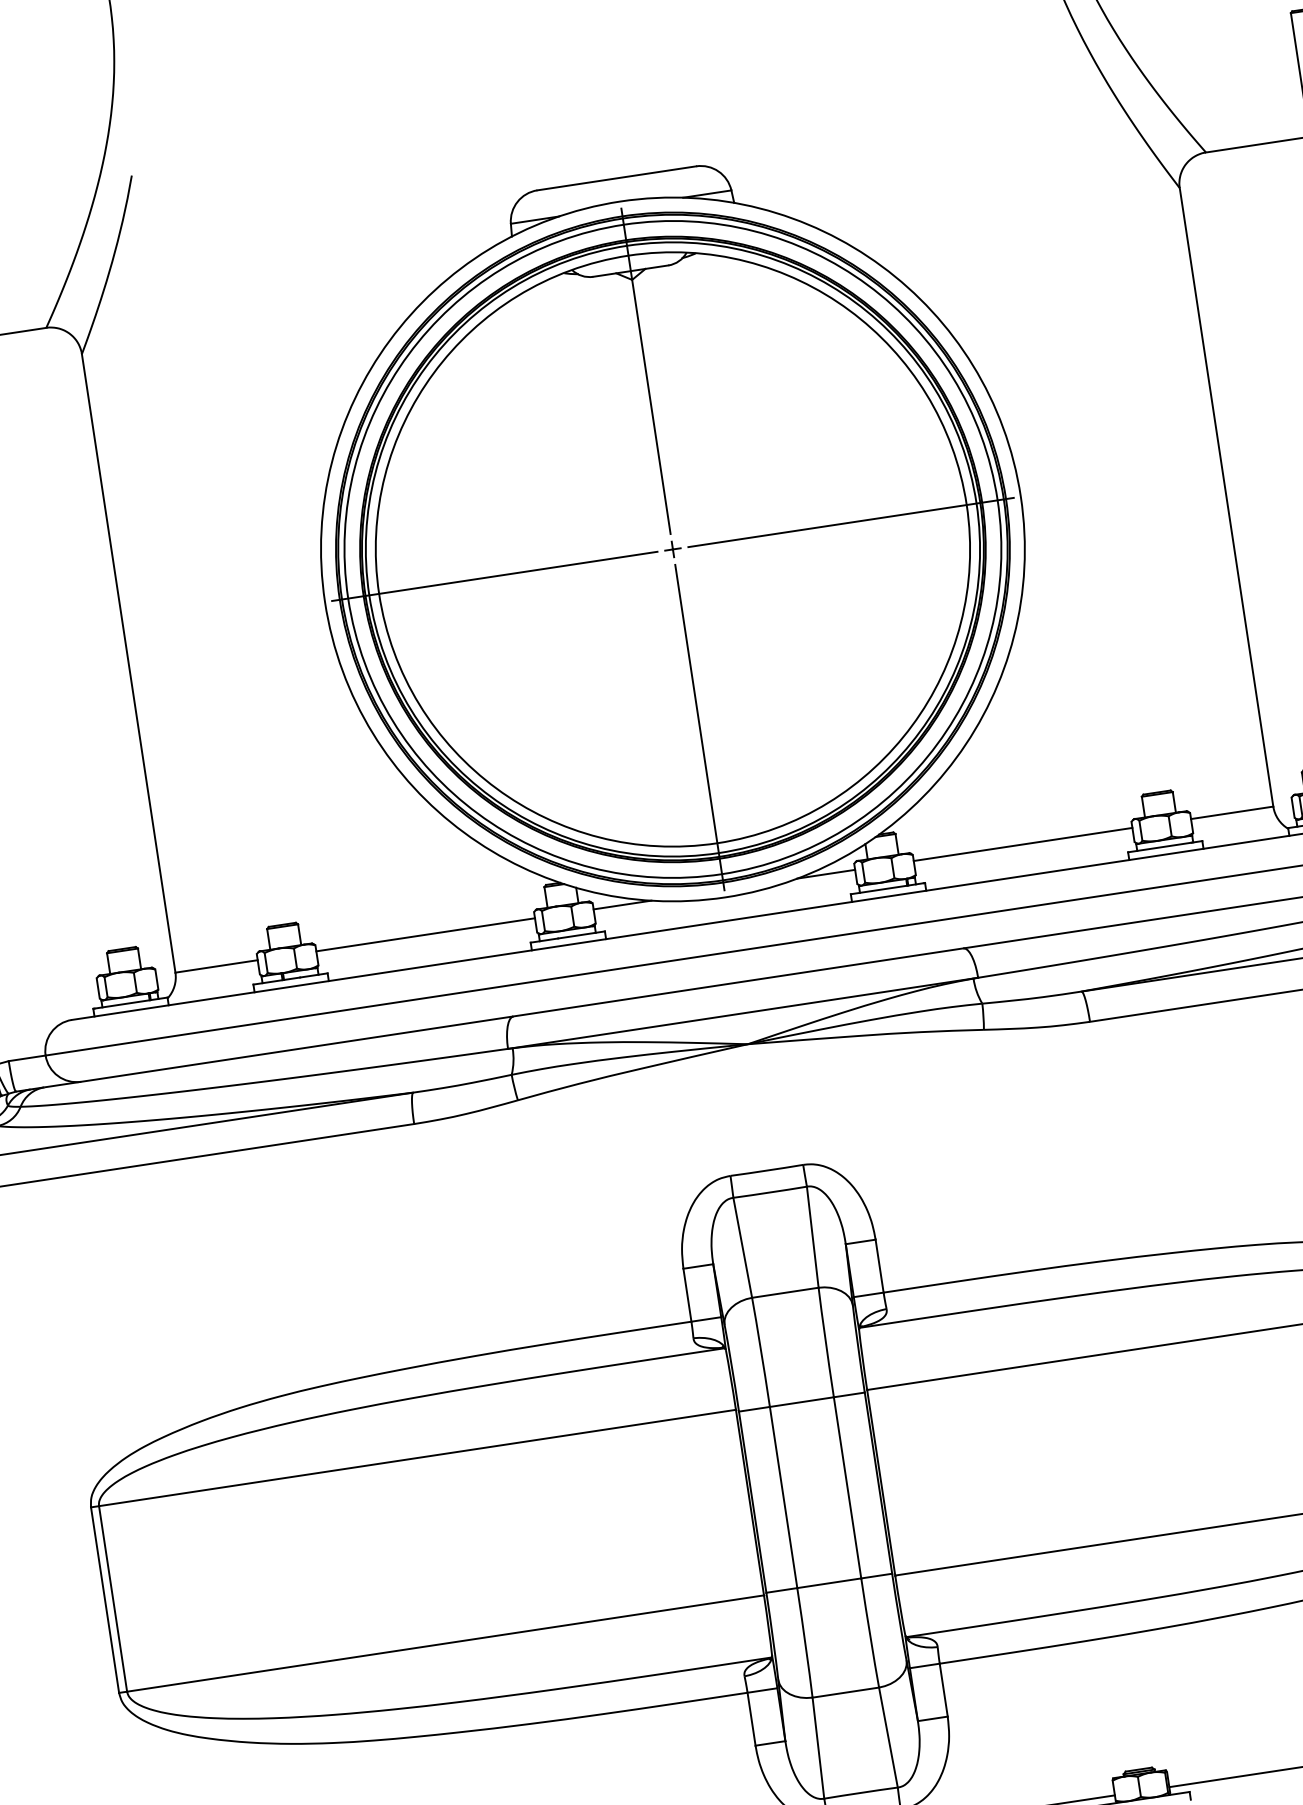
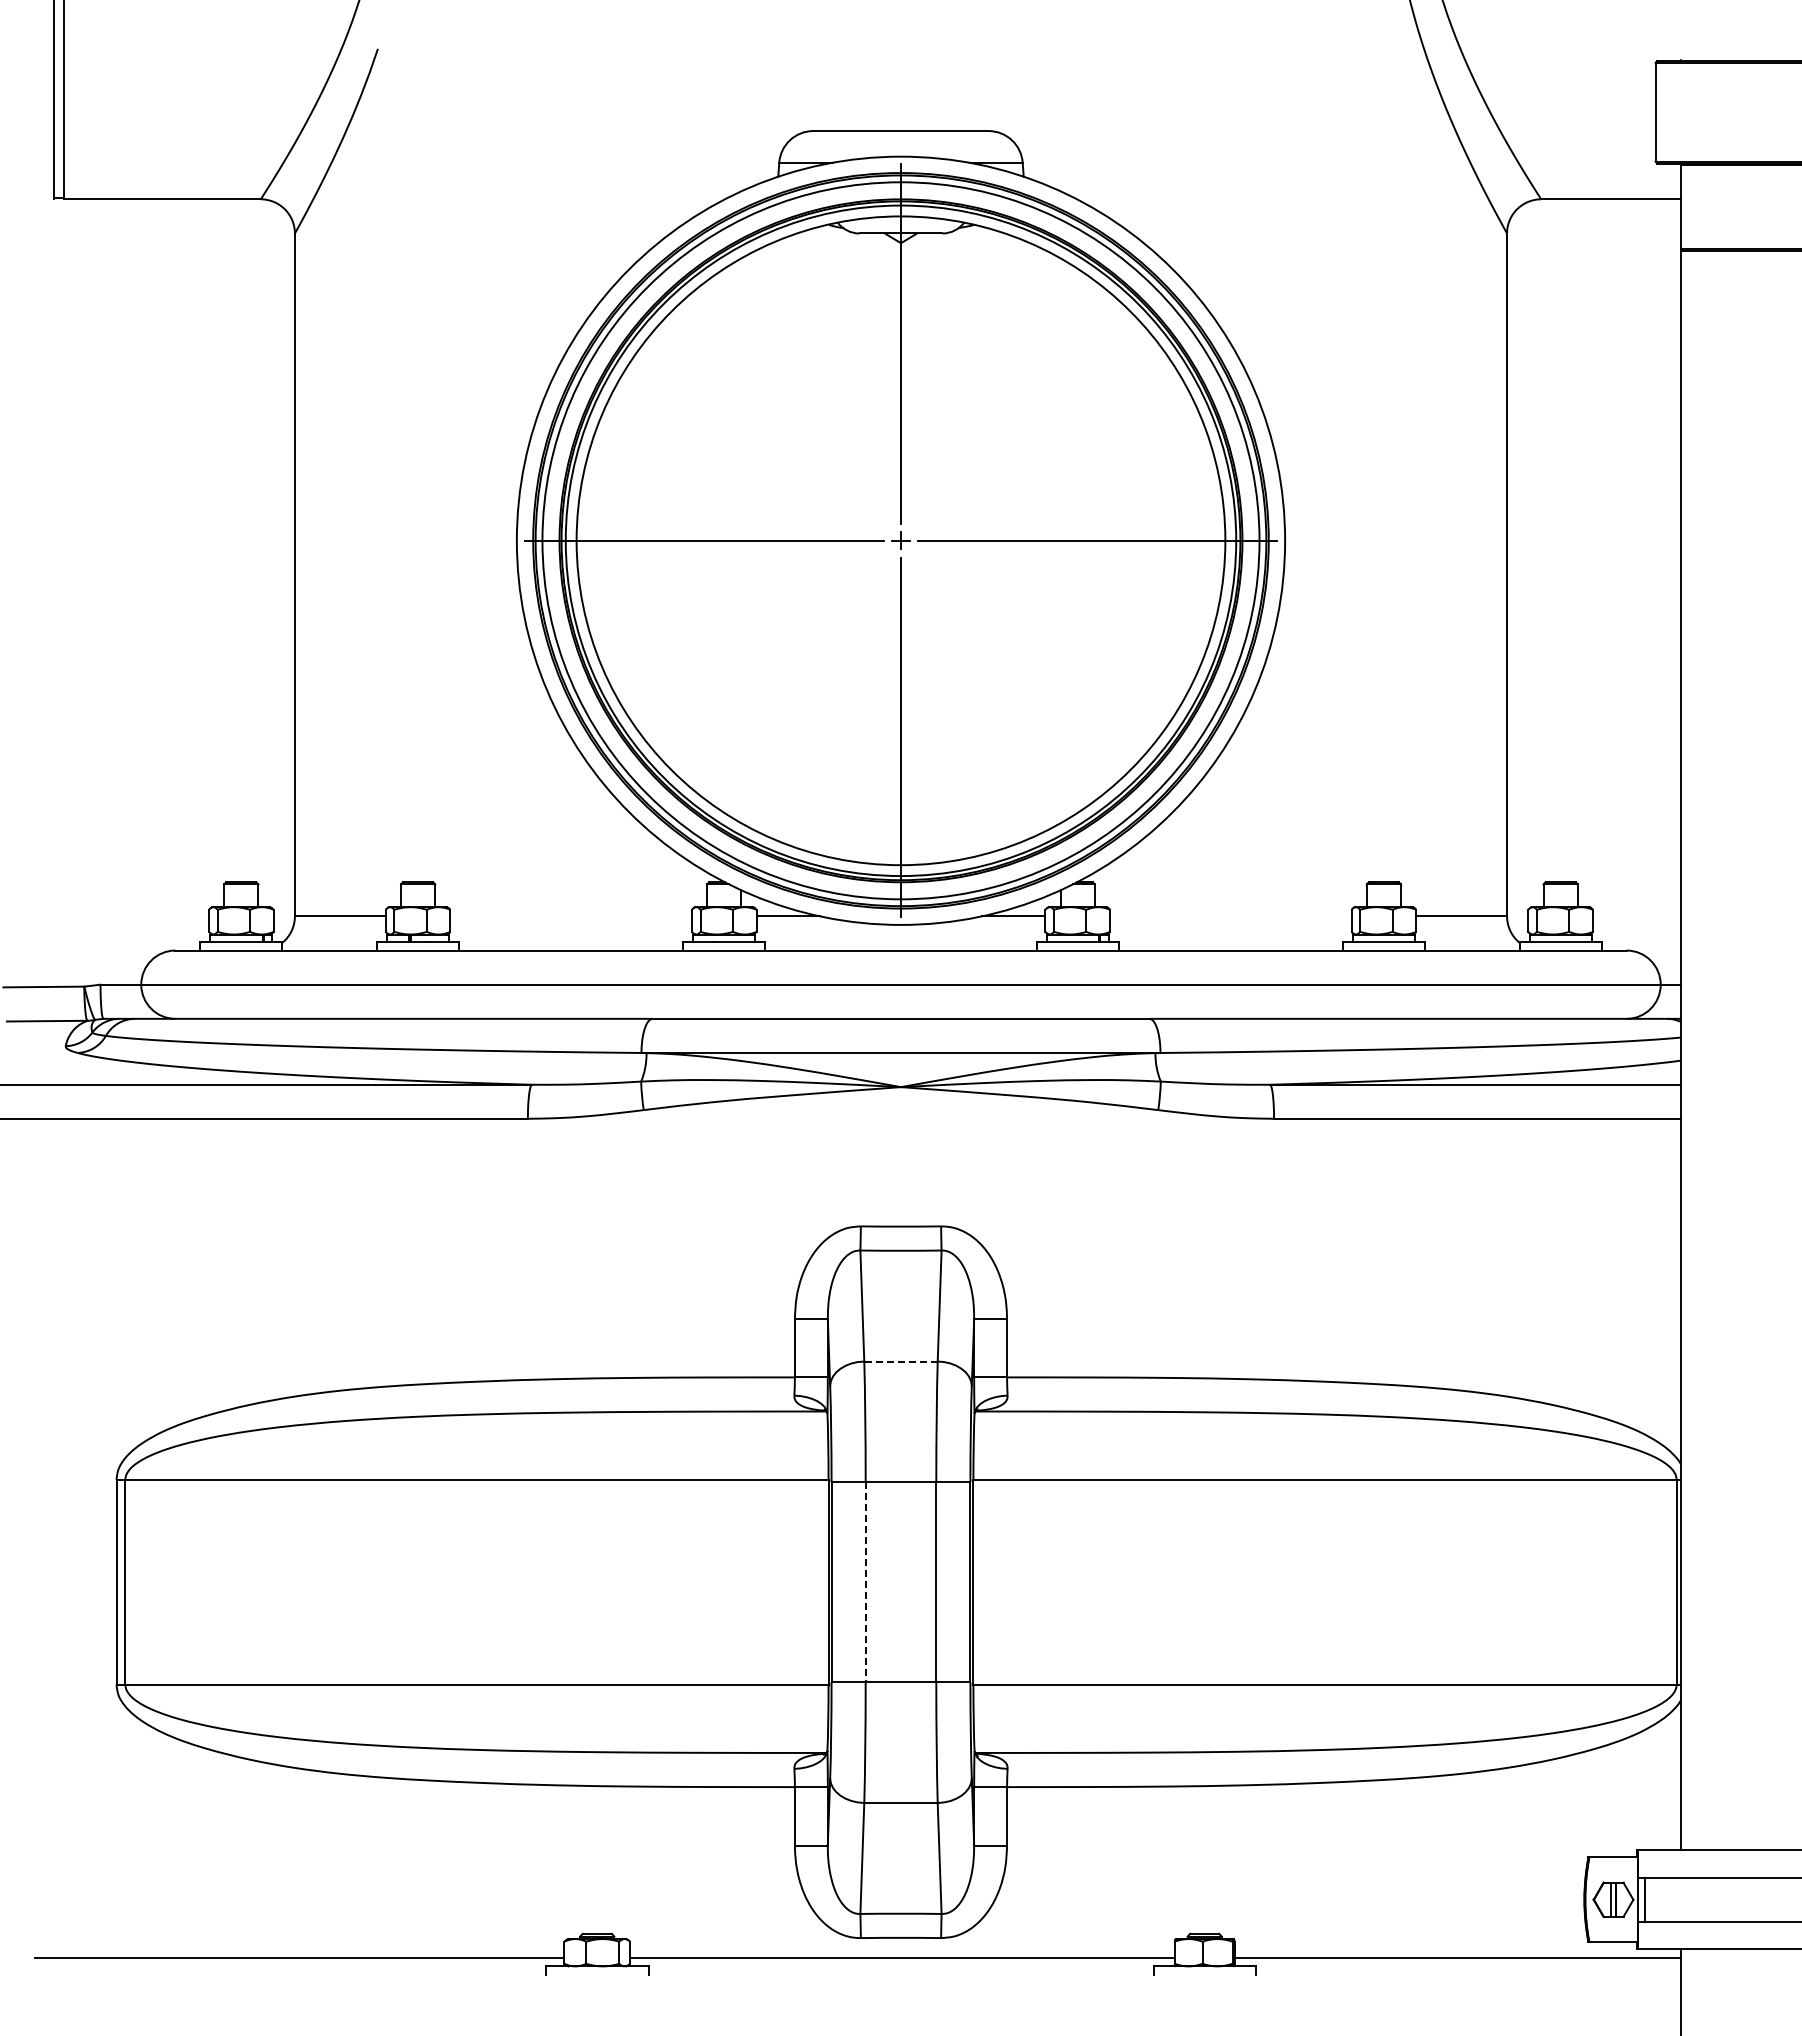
line: (1022, 844) -> (1230, 916), removed
line: (425, 934) -> (570, 916), removed
line: (785, 1292) -> (901, 1361), solid -> dashed
line: (783, 1497) -> (865, 1582), solid -> dashed

